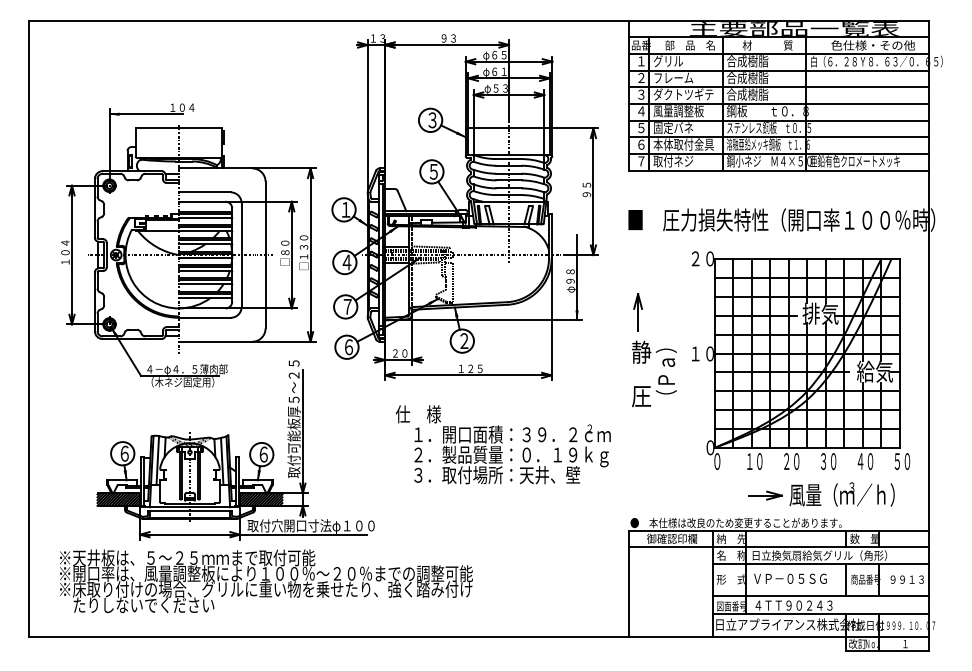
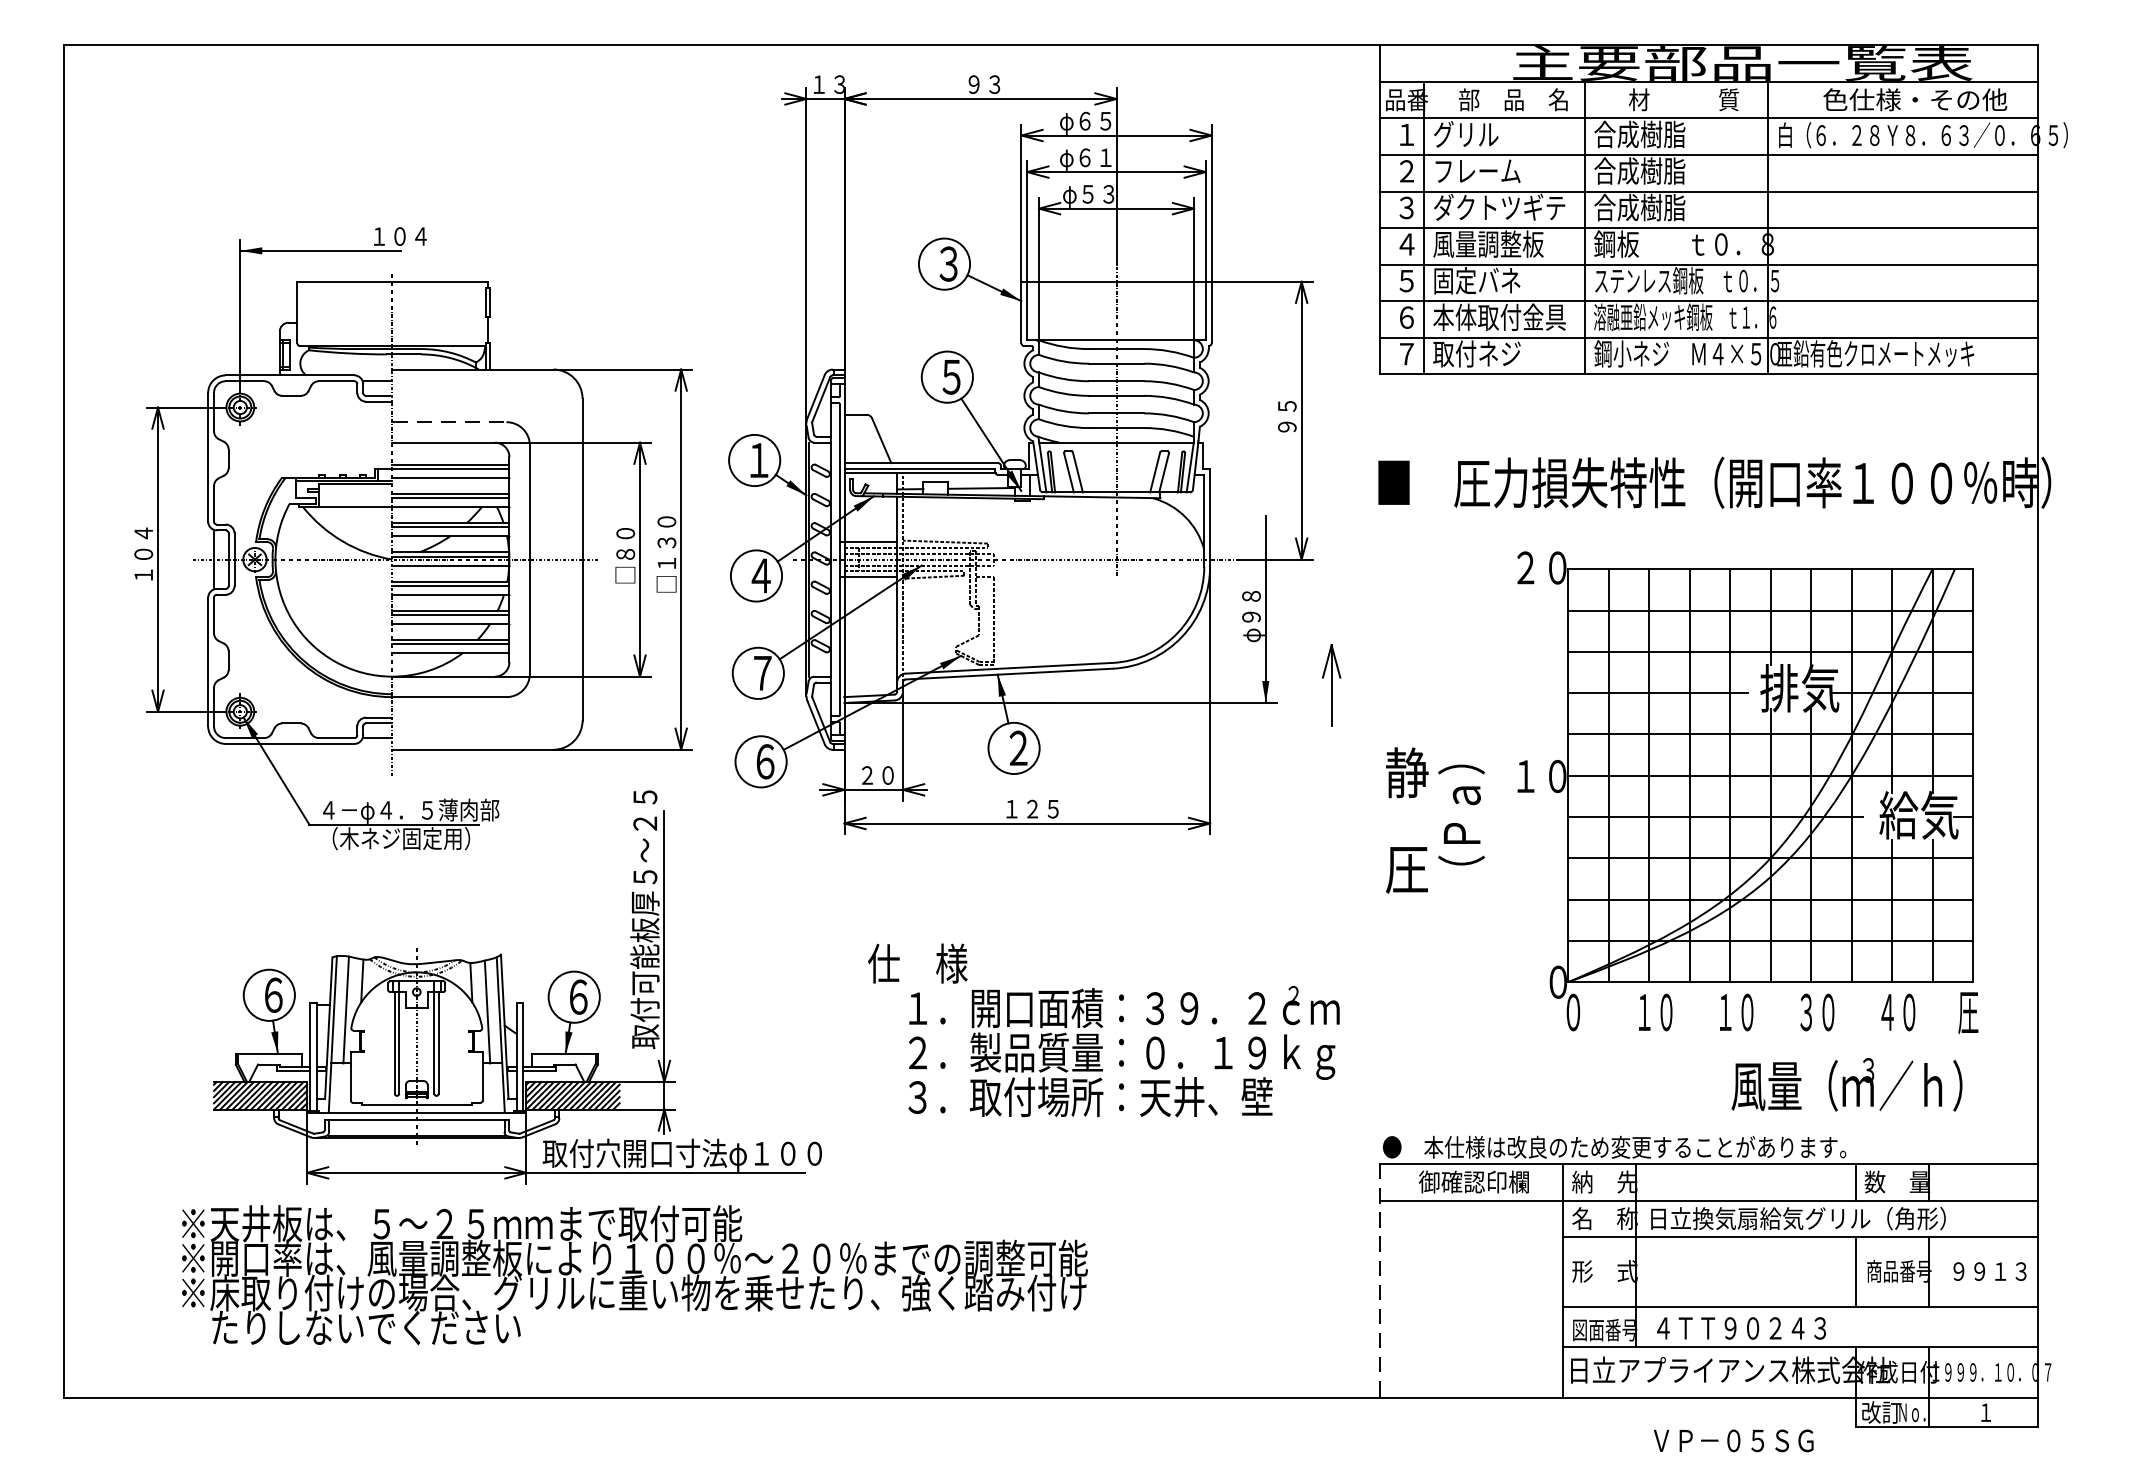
line: (205, 192) -> (450, 422), solid -> dashed
part: (637, 312) -> (1330, 685), moved
text: (502, 444) -> (1102, 1029), moved
text: (786, 460) -> (1725, 1010), ２０ -> １０
text: (901, 461) -> (1977, 1012), ５０ -> 圧
part: (765, 495) -> (1678, 1086), removed
text: (790, 578) -> (1733, 1440), moved
text: (266, 581) -> (635, 1275), moved
line: (629, 584) -> (1380, 1282), solid -> dashed

